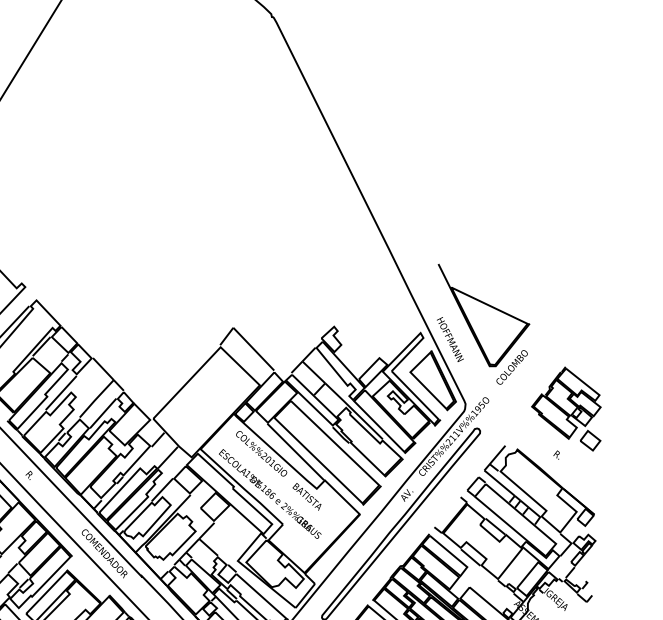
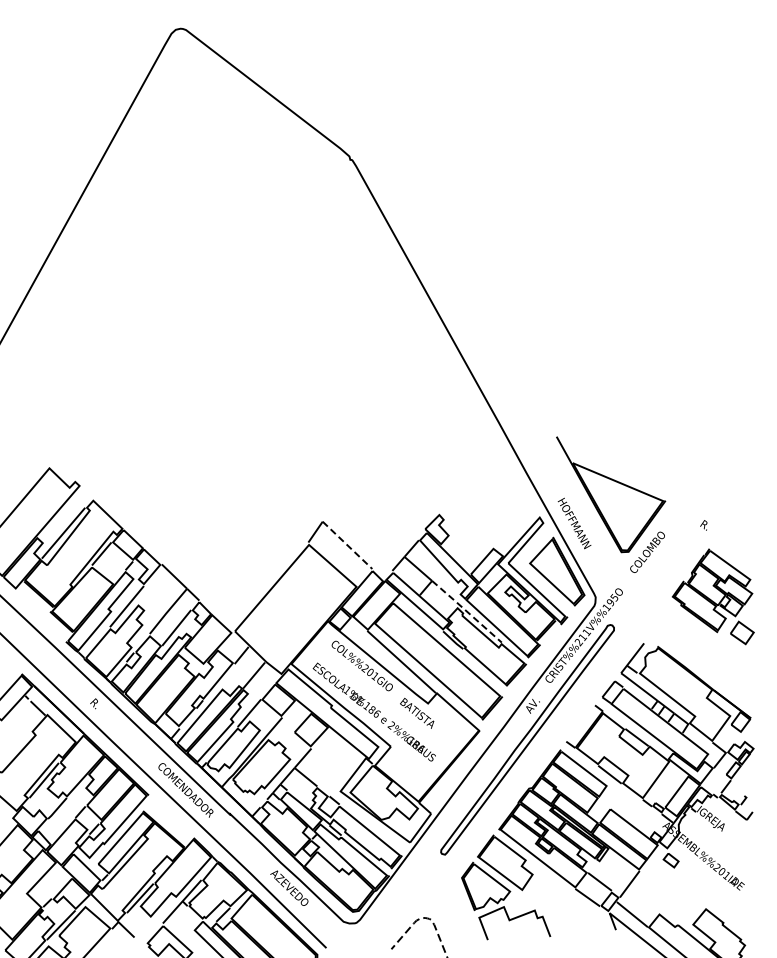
line: (253, 349) -> (347, 545), solid -> dashed
line: (353, 411) -> (466, 611), solid -> dashed
text: (556, 455) -> (703, 525), moved

